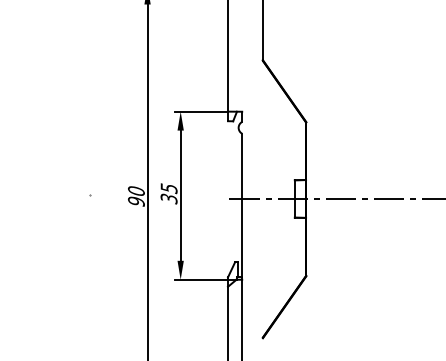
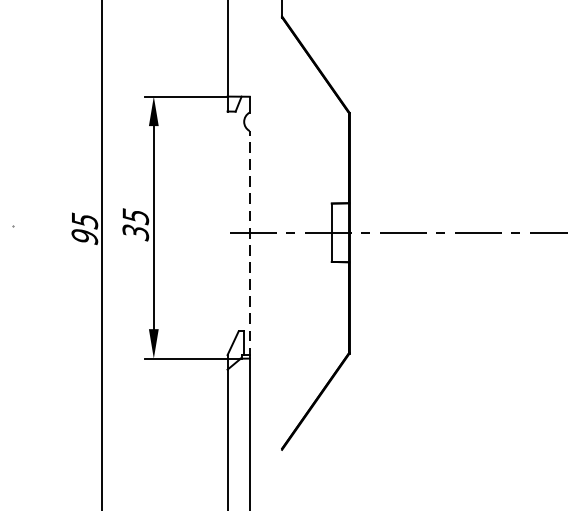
text: (136, 191) -> (84, 221), 90 -> 95
line: (242, 206) -> (250, 244), solid -> dashed

